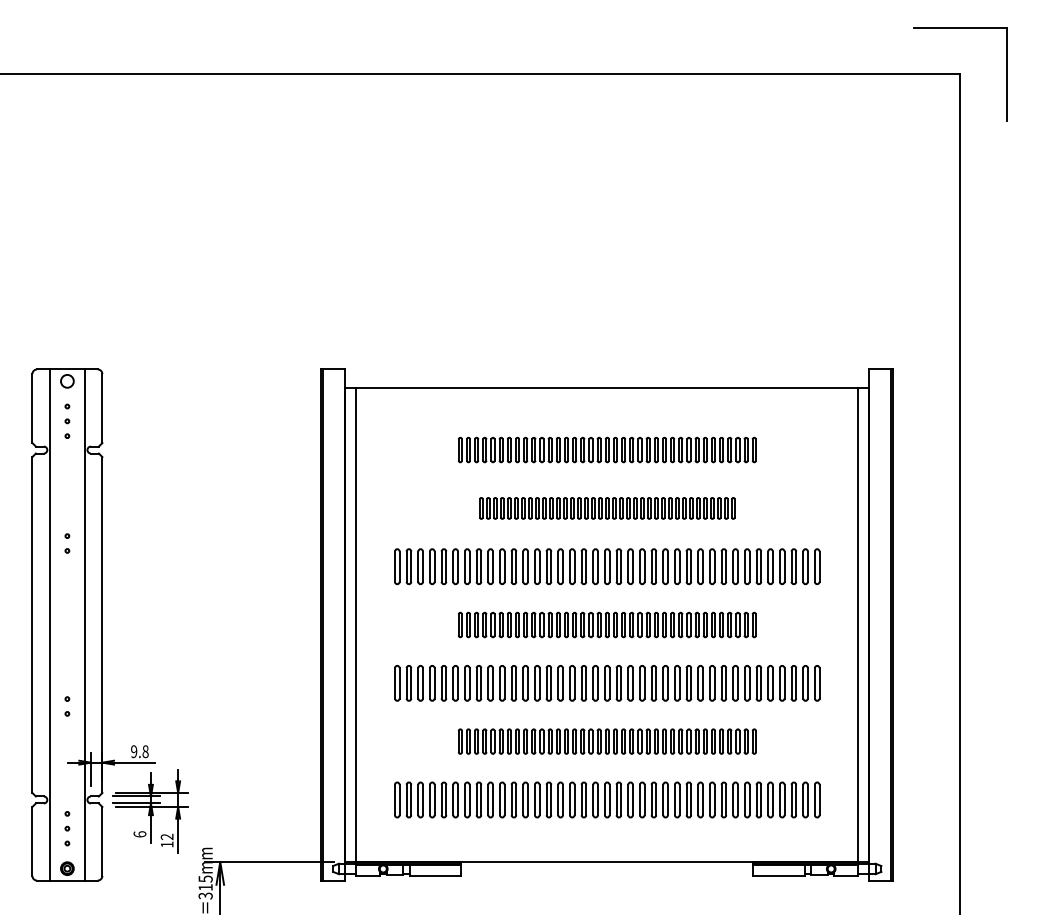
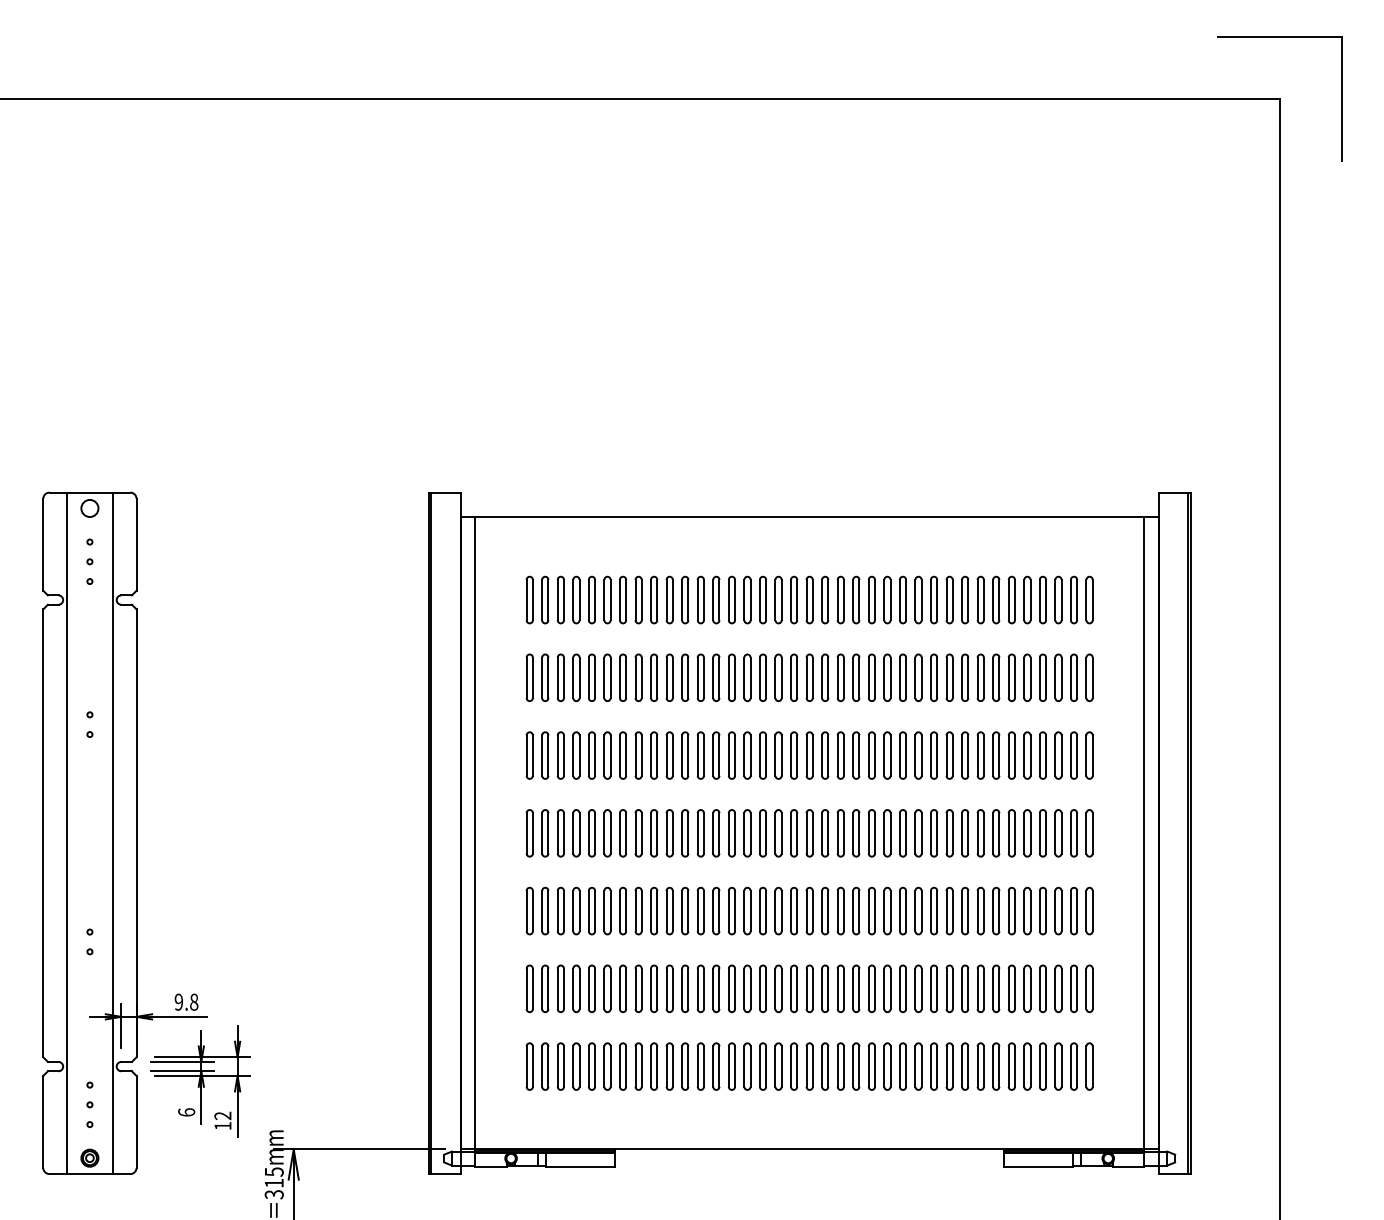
part: (607, 449) -> (809, 599), size x1.43
part: (607, 508) -> (809, 677), size x1.67
part: (607, 624) -> (809, 832), size x1.43
part: (607, 741) -> (809, 988), size x1.43

